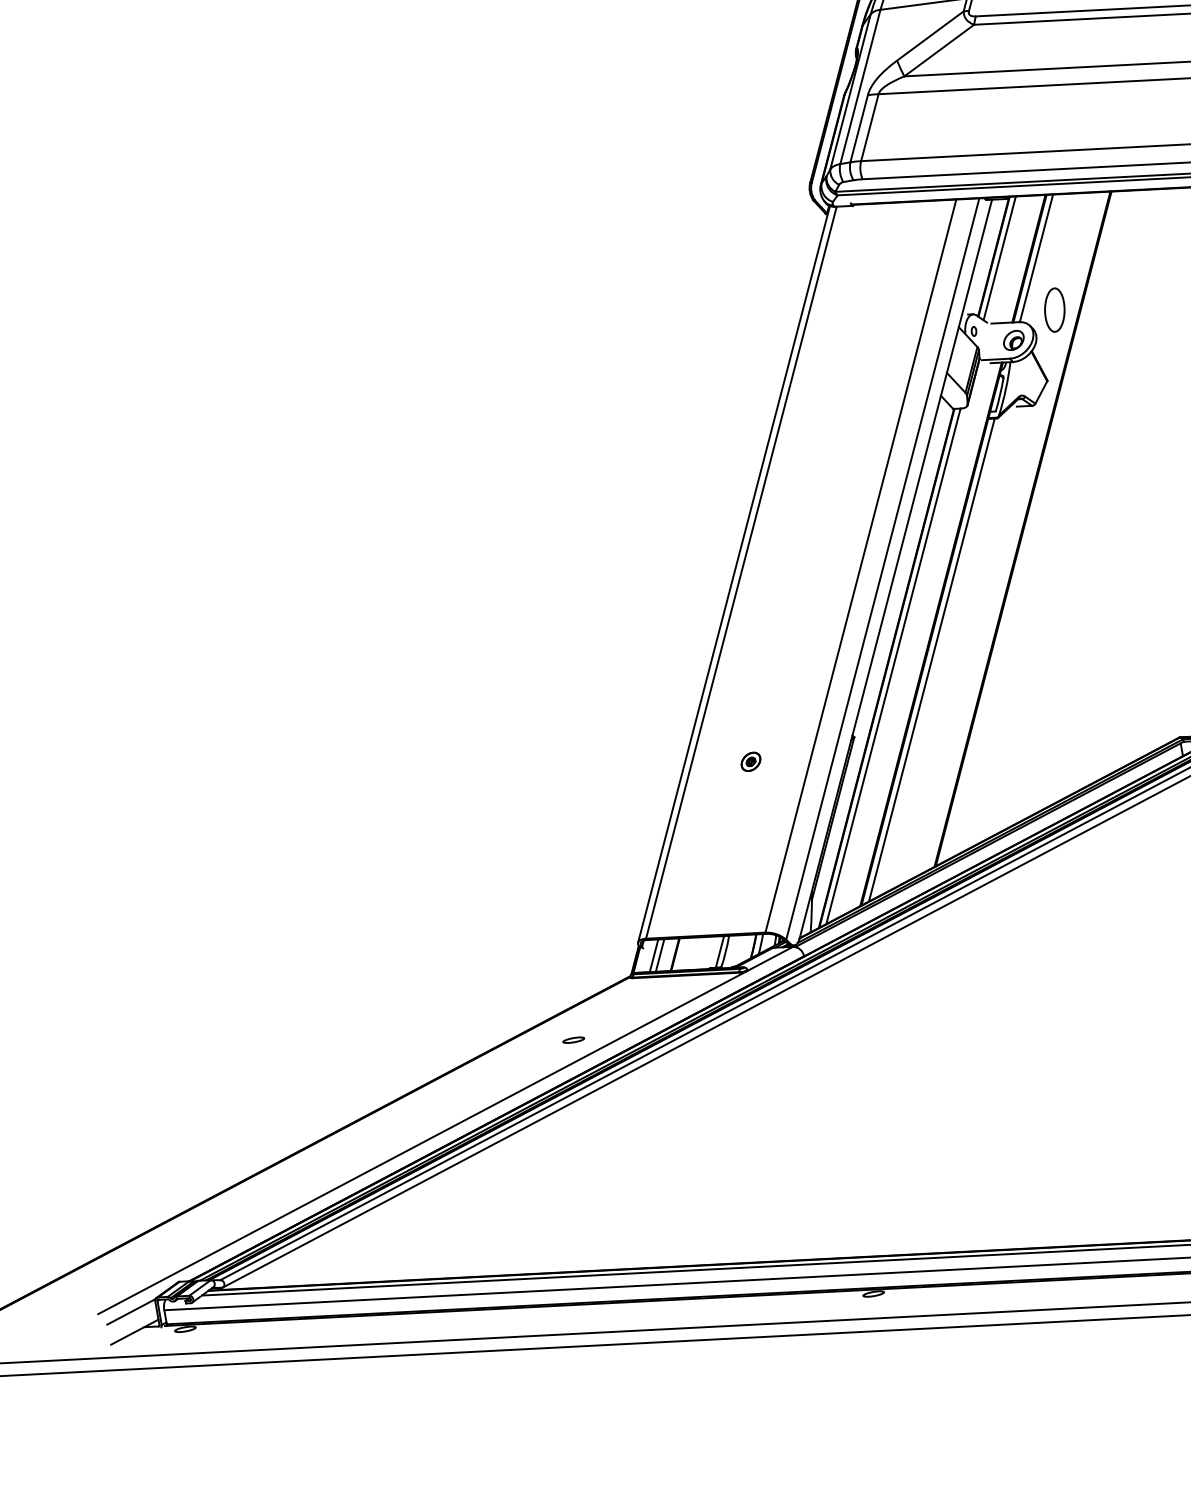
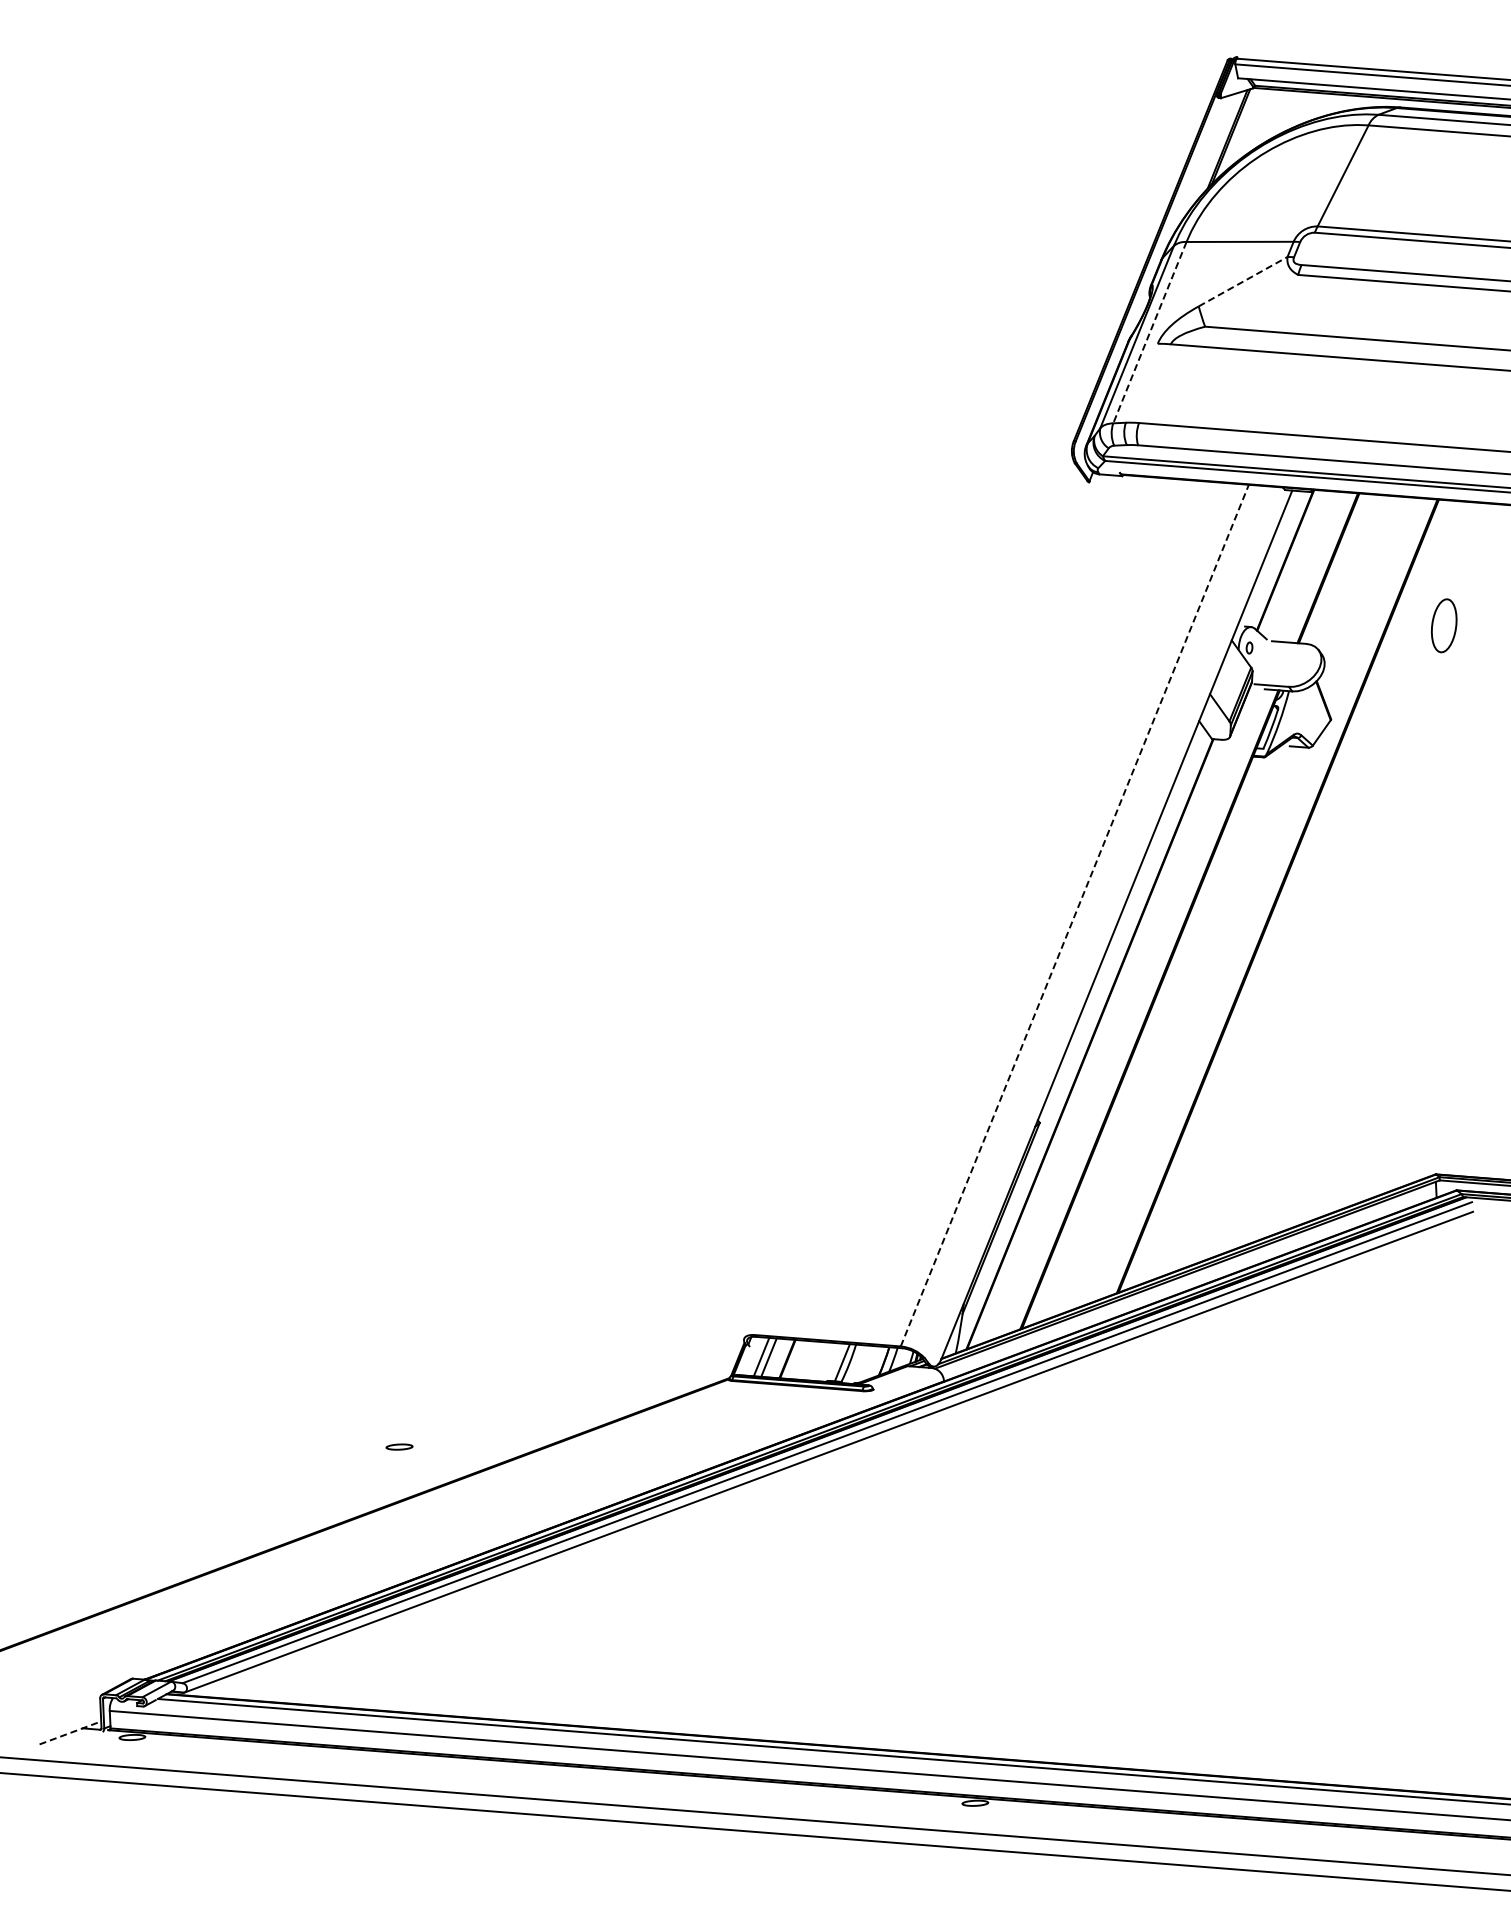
line: (930, 35) -> (1243, 281), solid -> dashed
line: (939, 50) -> (1251, 300), removed
line: (860, 86) -> (1149, 332), solid -> dashed
line: (869, 127) -> (1154, 383), removed
line: (858, 128) -> (1141, 382), removed
line: (998, 257) -> (1291, 562), removed
line: (1035, 258) -> (1336, 568), removed
part: (1055, 309) -> (1444, 625), moved
part: (1013, 340) -> (1296, 665), removed
line: (860, 566) -> (1074, 915), solid -> dashed
line: (882, 568) -> (1100, 922), removed
line: (741, 572) -> (928, 904), removed
line: (734, 574) -> (919, 905), removed
line: (932, 660) -> (1146, 1041), removed
line: (893, 666) -> (1098, 1042), removed
part: (751, 761) -> (910, 1136), removed
part: (573, 1039) -> (399, 1446), moved
line: (445, 1130) -> (480, 1536), removed
line: (131, 1311) -> (69, 1707), removed
line: (134, 1331) -> (70, 1732), solid -> dashed

